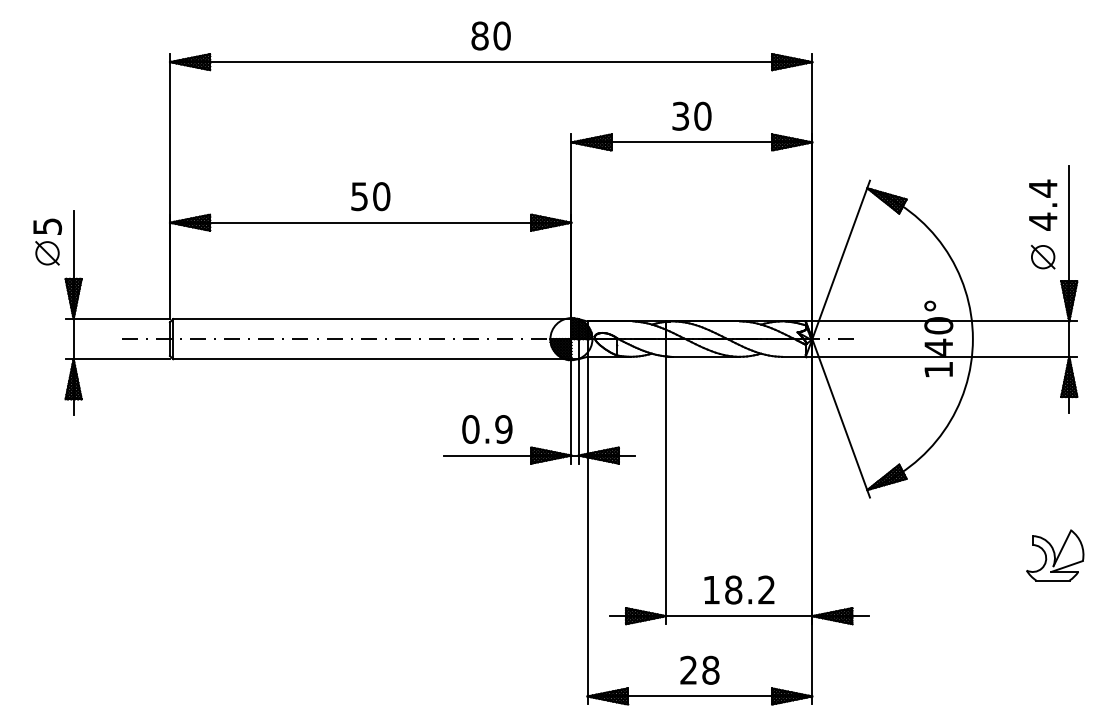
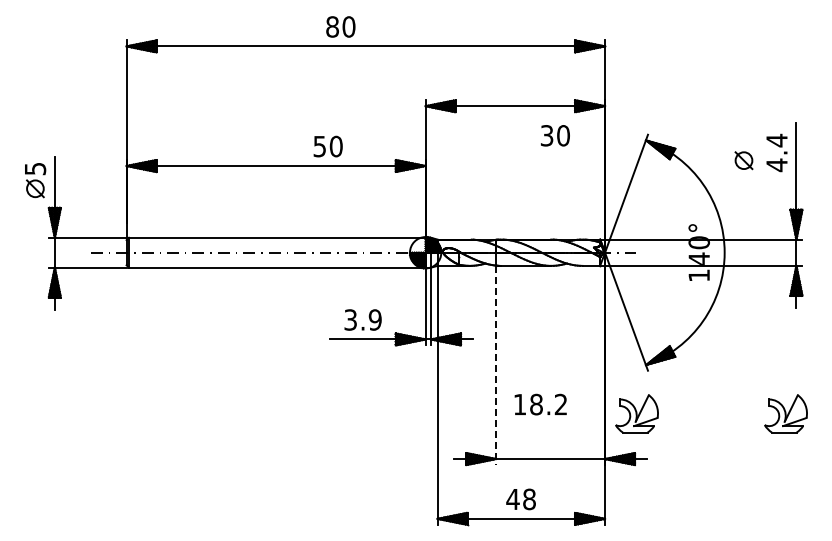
text: (490, 35) -> (340, 26), moved
text: (692, 115) -> (555, 135), moved
text: (369, 196) -> (327, 146), moved
part: (1042, 256) -> (743, 160), moved
text: (470, 428) -> (350, 319), 0.9 -> 3.9
line: (666, 490) -> (496, 365), solid -> dashed
part: (854, 554) -> (636, 413), added
text: (739, 589) -> (540, 404), moved
text: (688, 669) -> (512, 498), 28 -> 48

